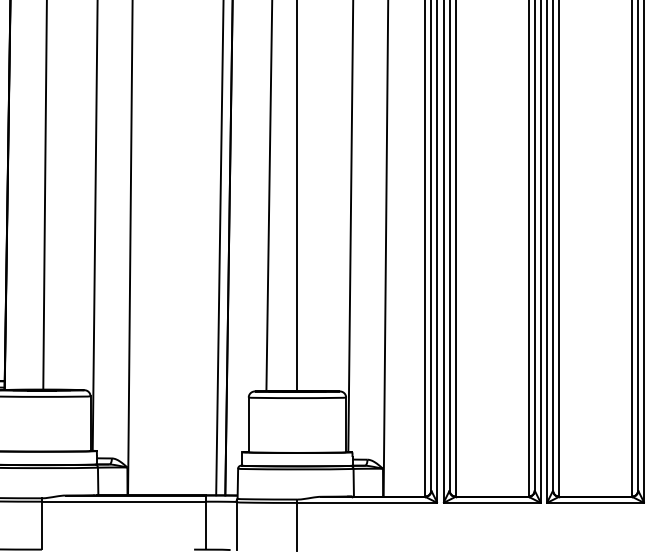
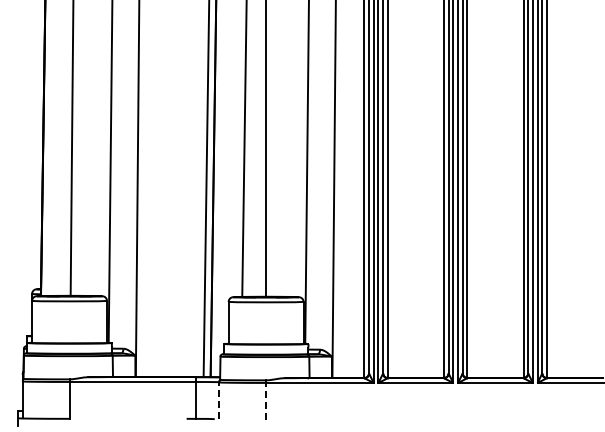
line: (236, 525) -> (219, 400), solid -> dashed
line: (297, 525) -> (266, 400), solid -> dashed

